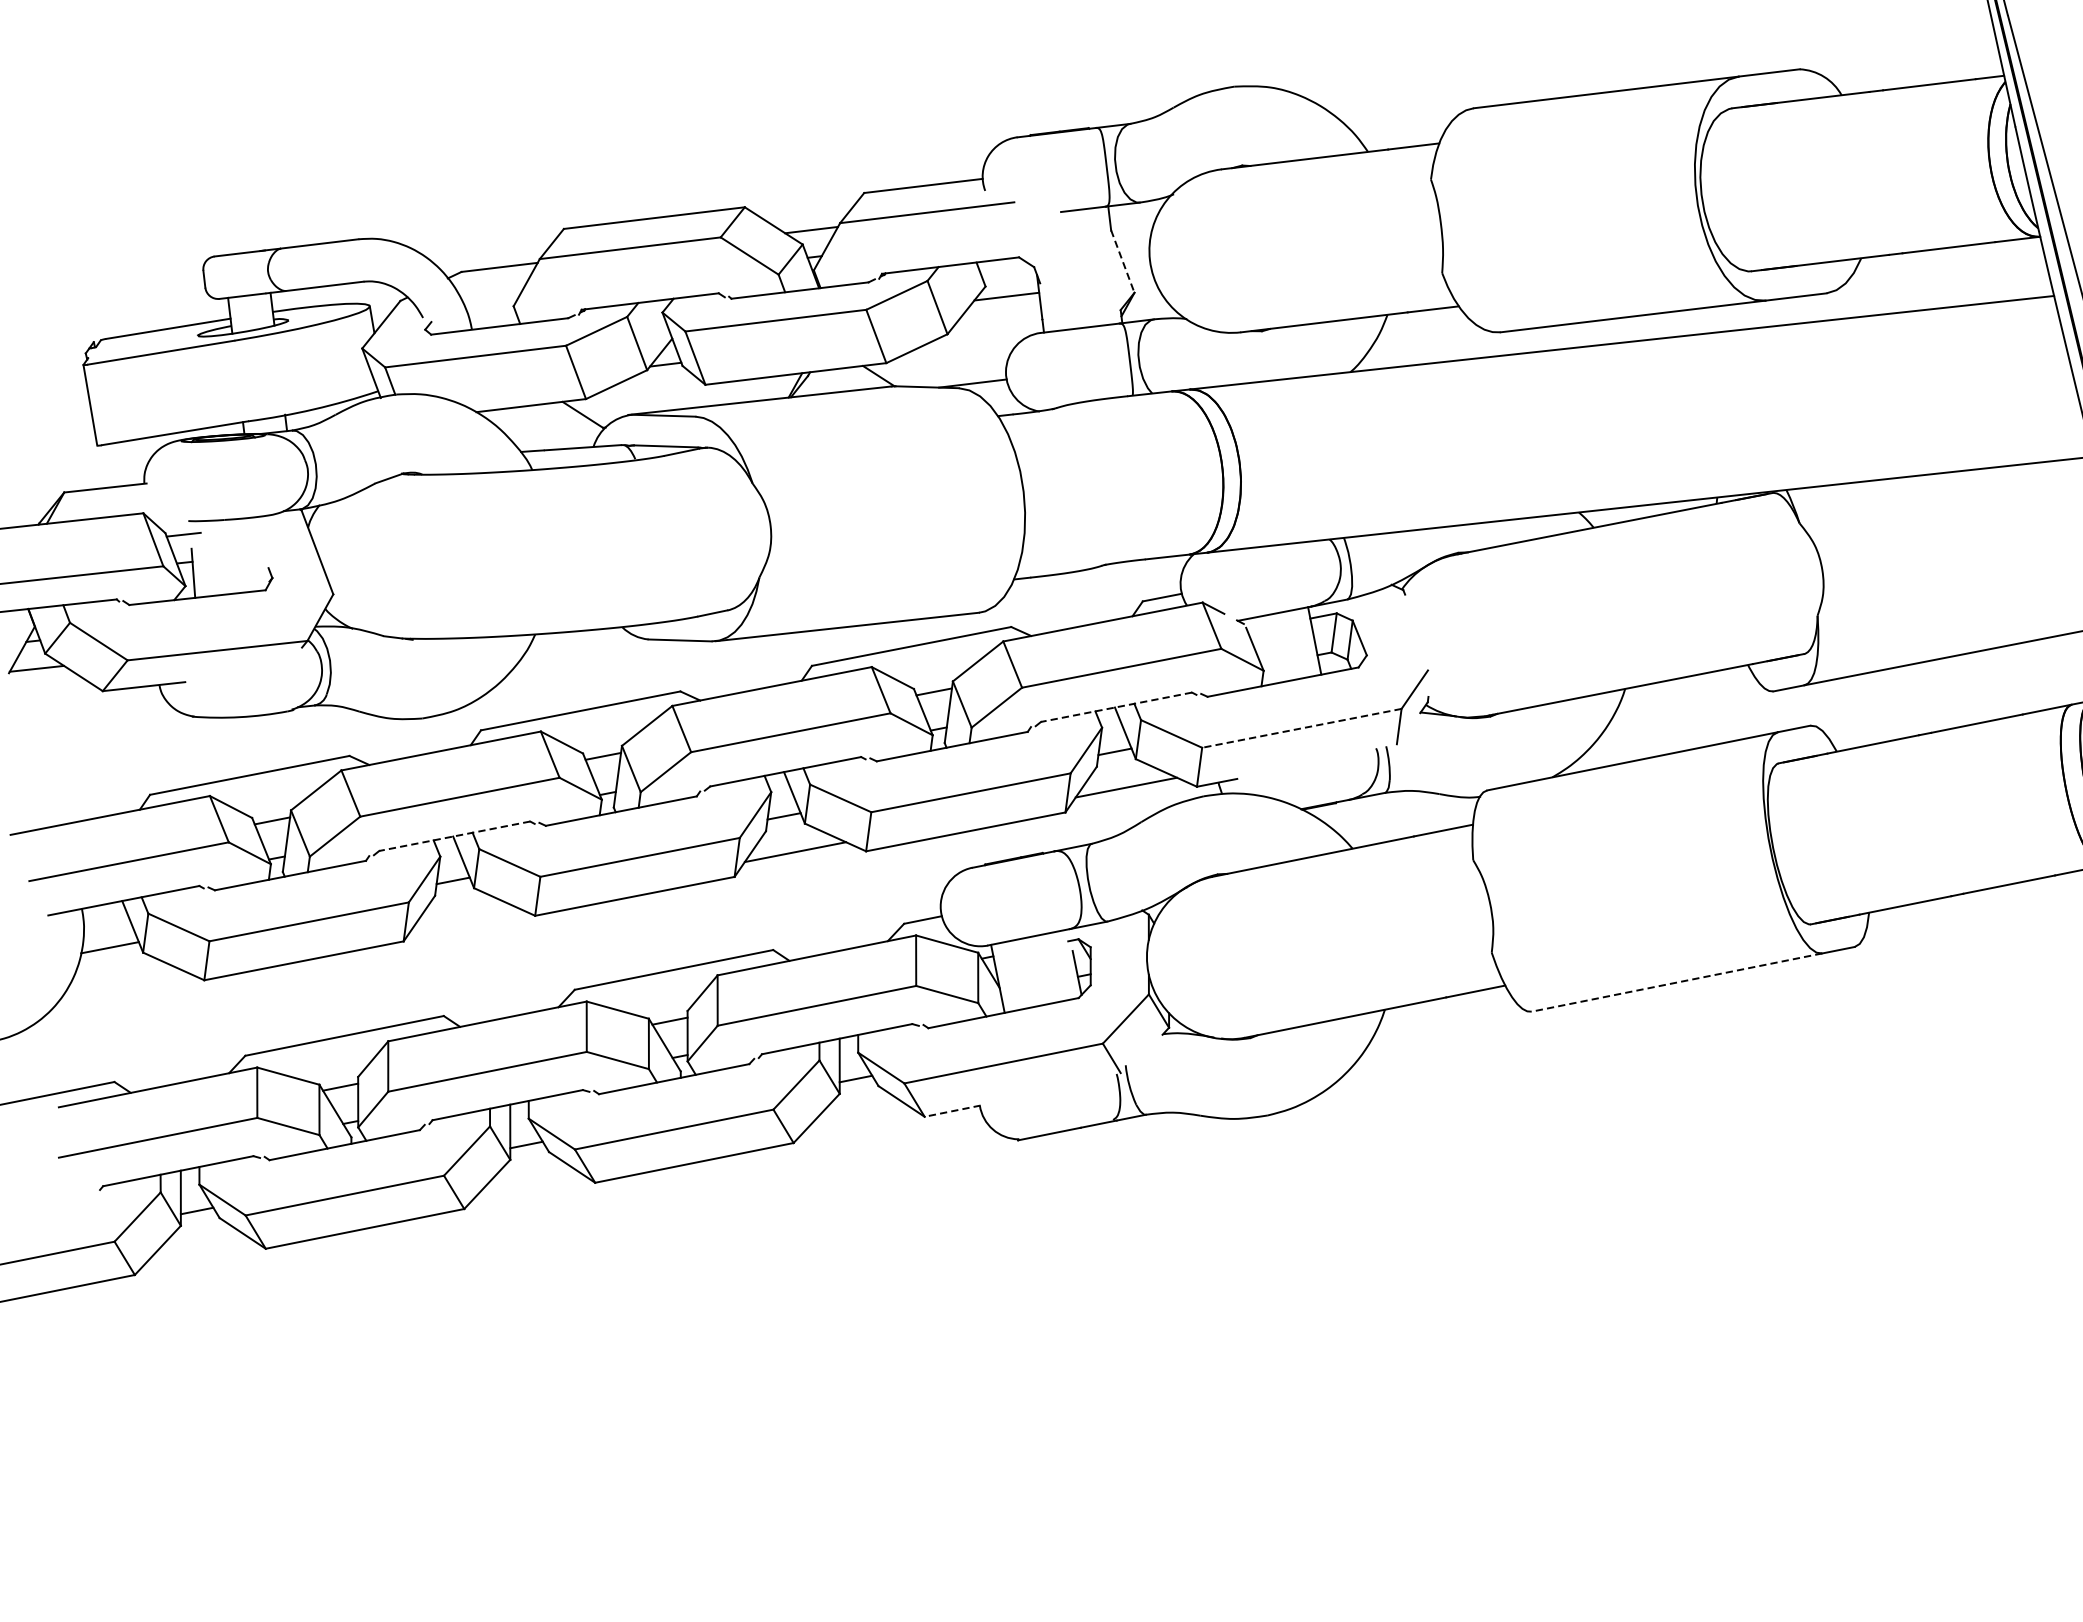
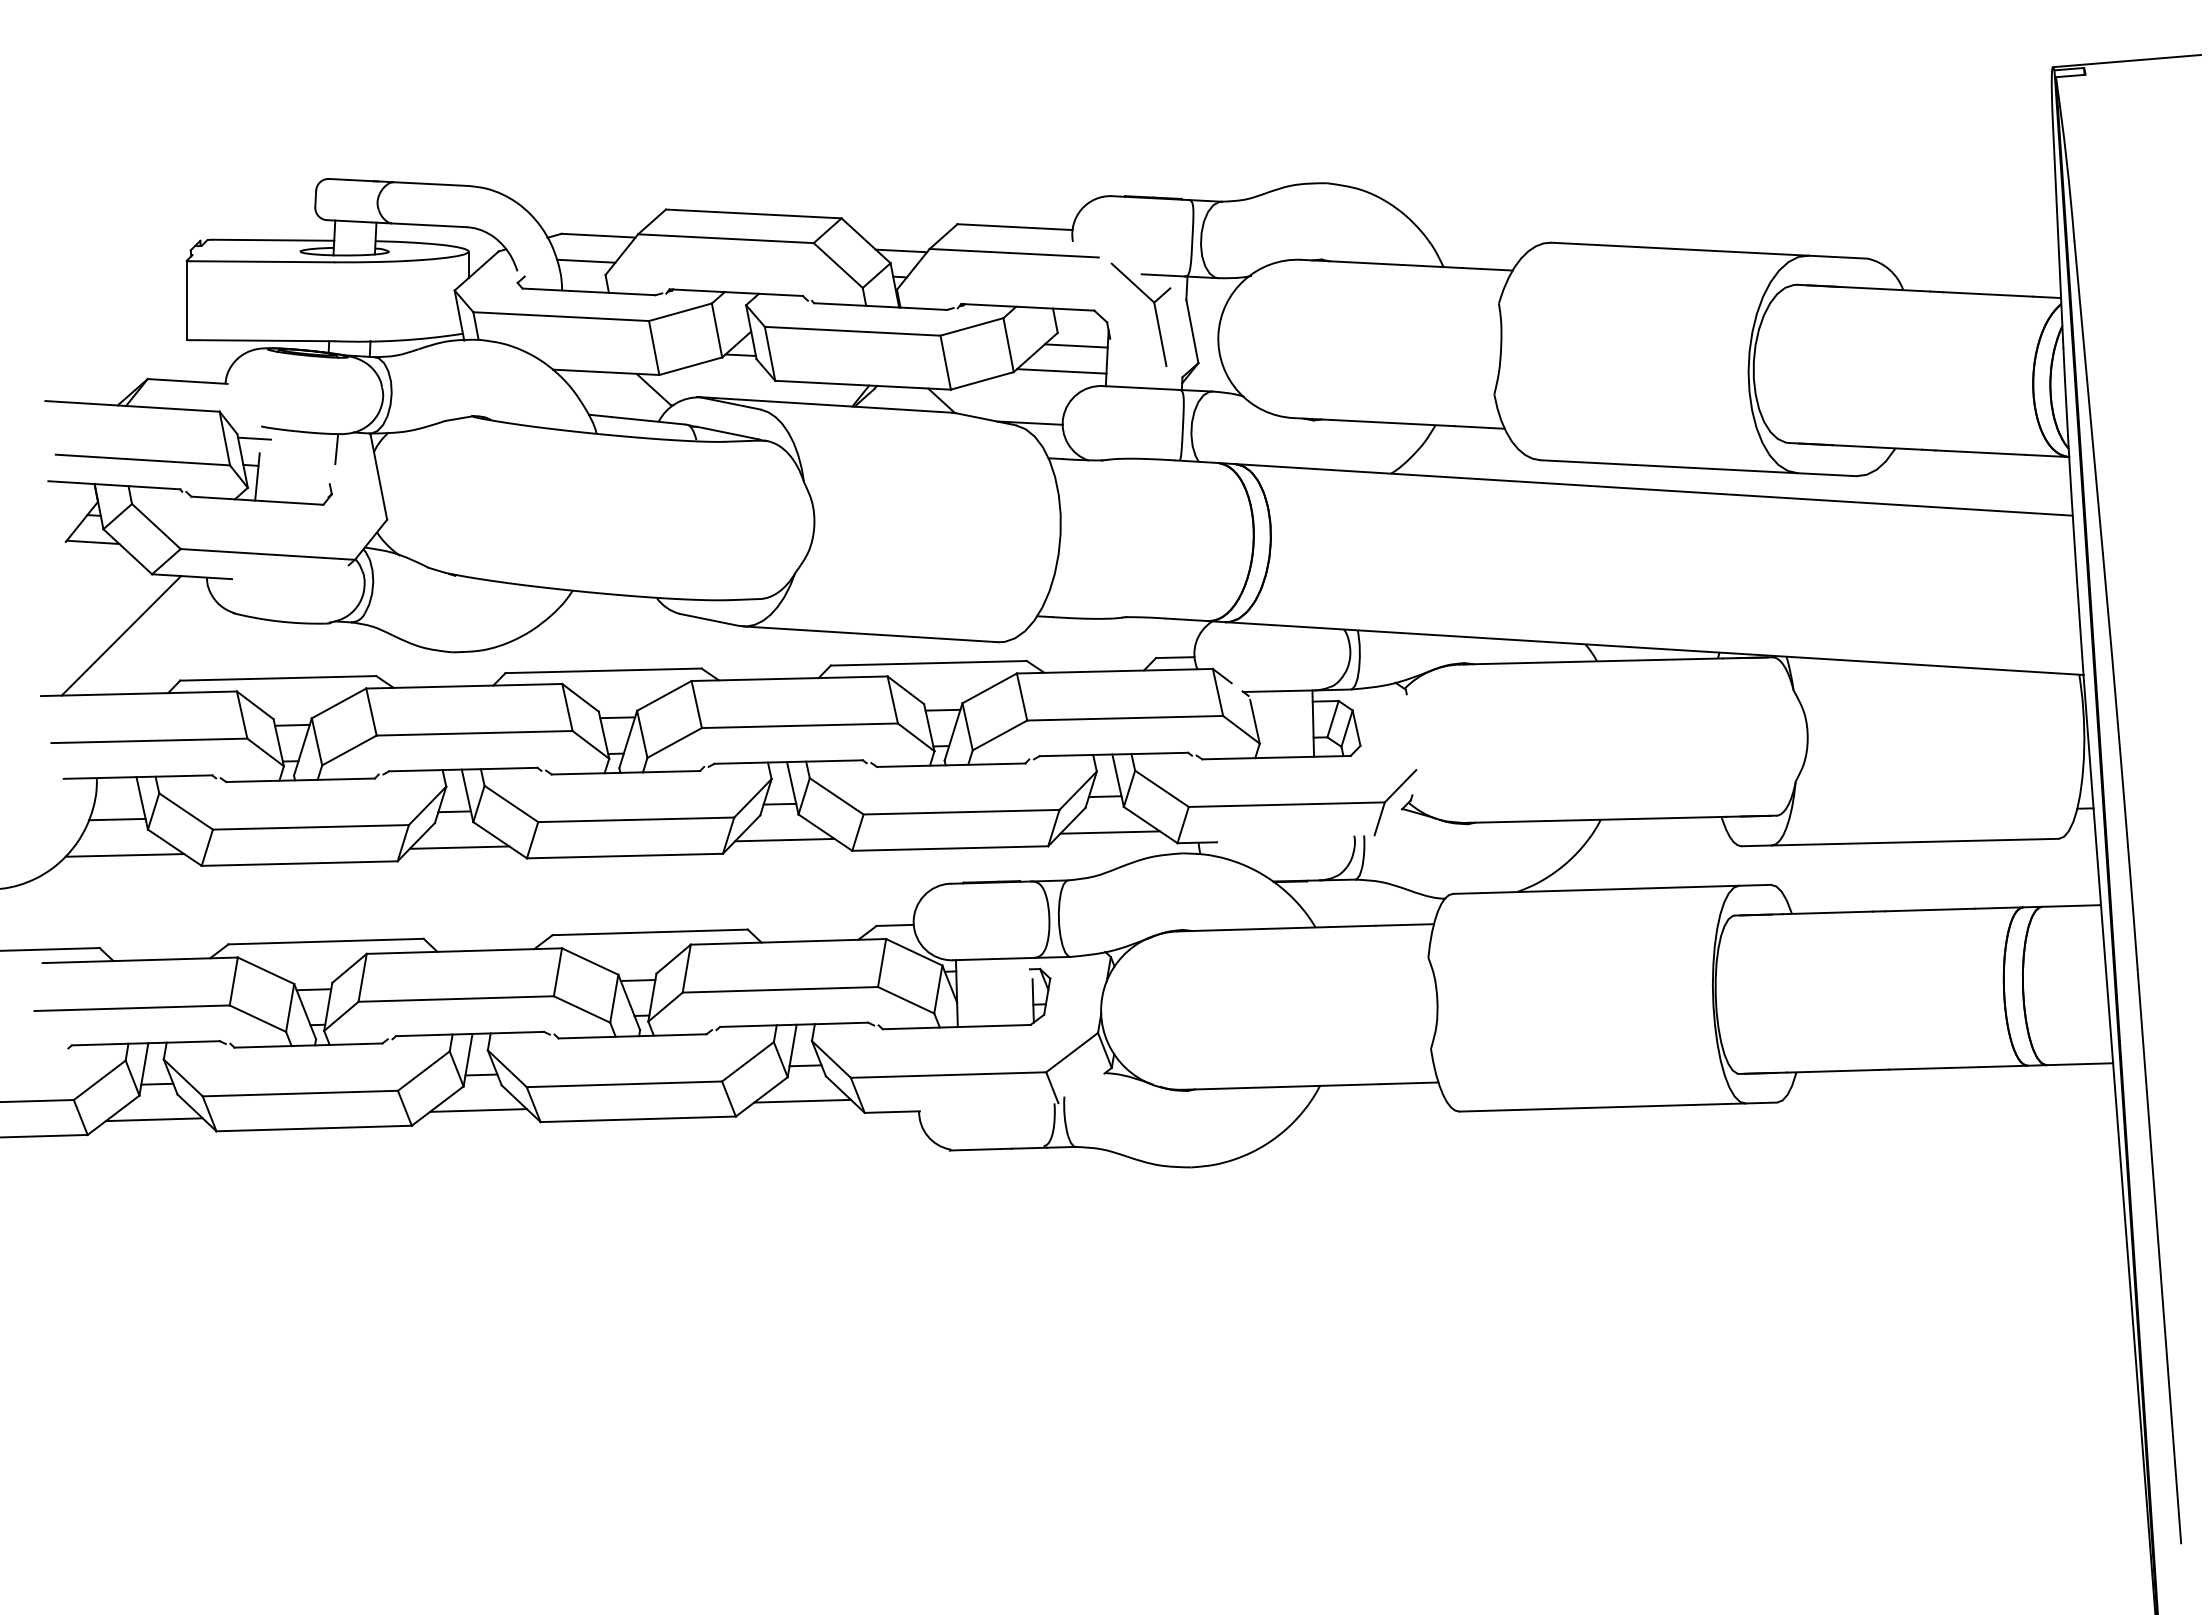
part: (1080, 246) -> (1154, 310), added
line: (1122, 261) -> (1192, 331), dashed -> solid
line: (491, 294) -> (586, 260), added
line: (996, 325) -> (1061, 371), added
line: (269, 531) -> (336, 449), added
line: (1116, 707) -> (1113, 754), dashed -> solid
line: (1301, 728) -> (1286, 804), dashed -> solid
line: (82, 758) -> (121, 635), added
line: (453, 836) -> (462, 769), dashed -> solid
line: (464, 916) -> (459, 847), added
line: (1676, 982) -> (1601, 1107), dashed -> solid
line: (123, 983) -> (124, 855), added
line: (952, 1111) -> (892, 1112), dashed -> solid
line: (858, 1115) -> (802, 1100), added
line: (529, 1181) -> (478, 1110), added
line: (200, 1247) -> (154, 1119), added

